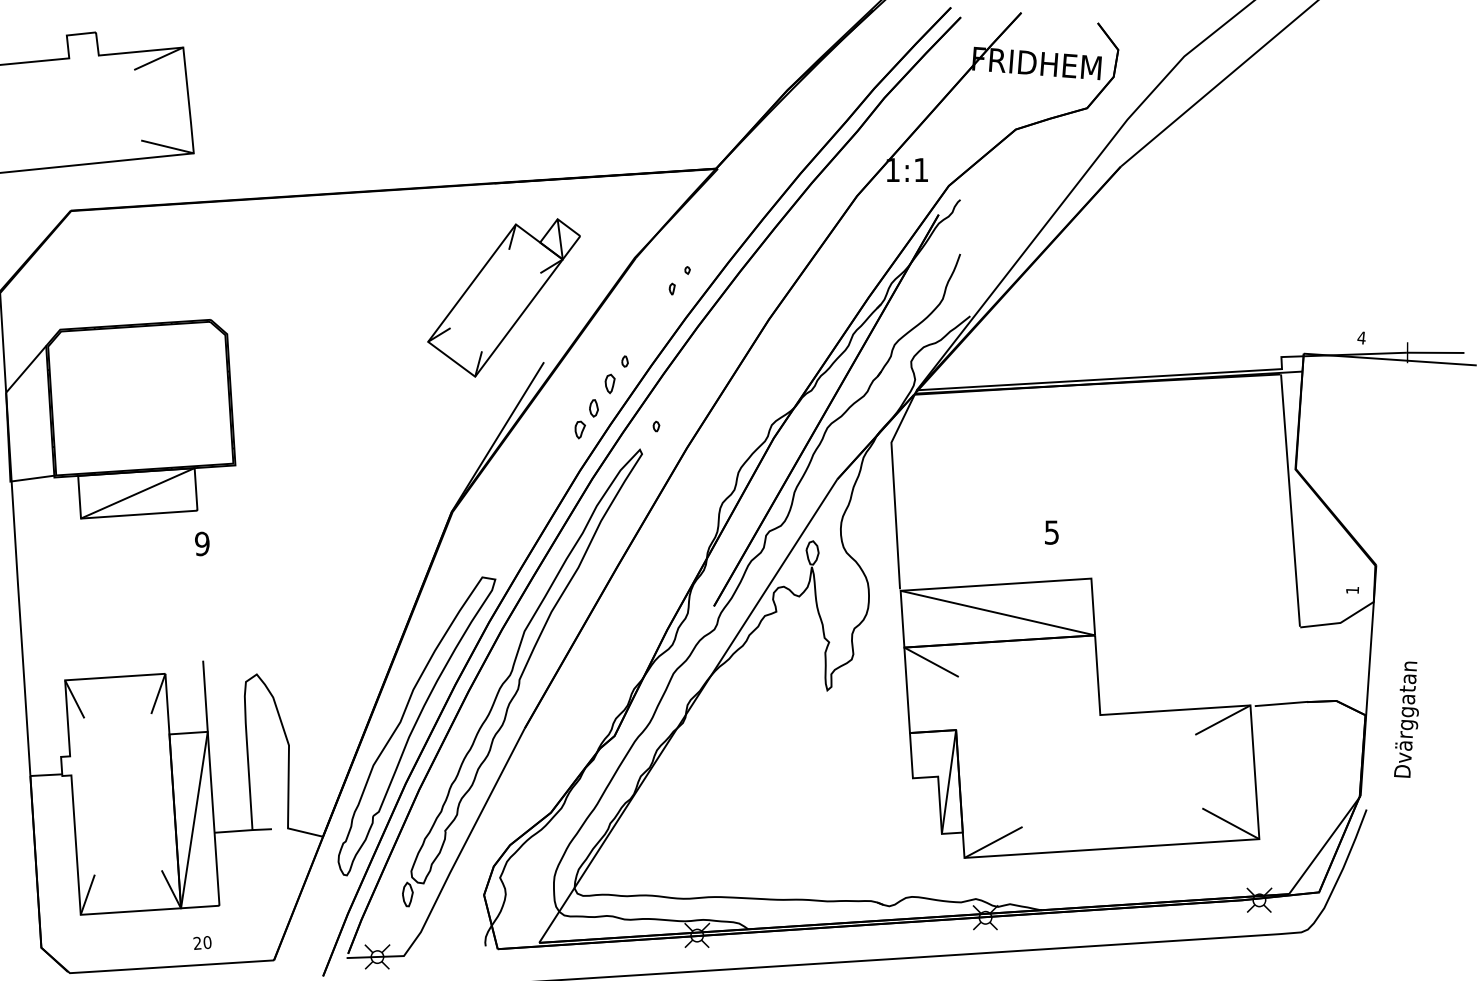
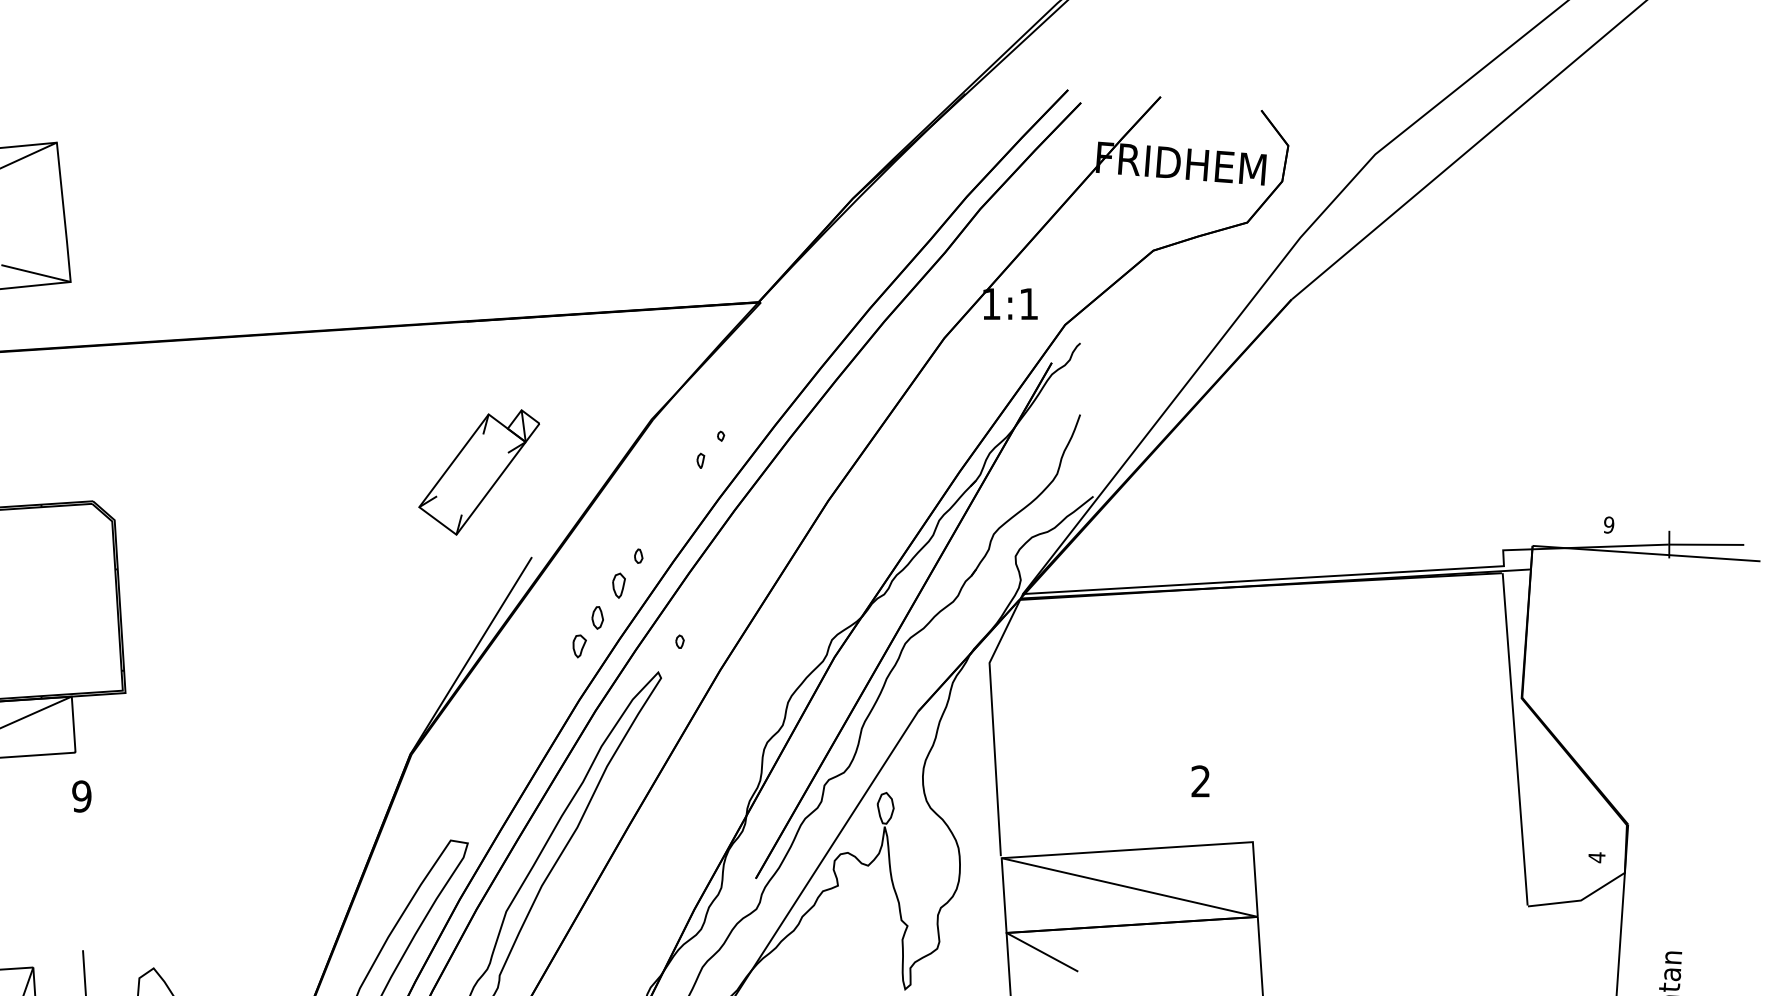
part: (503, 297) -> (478, 471), size x0.6
text: (1361, 337) -> (1608, 524), 4 -> 9
text: (1051, 532) -> (1200, 781), 5 -> 2
text: (1352, 590) -> (1596, 857), 1 -> 4

